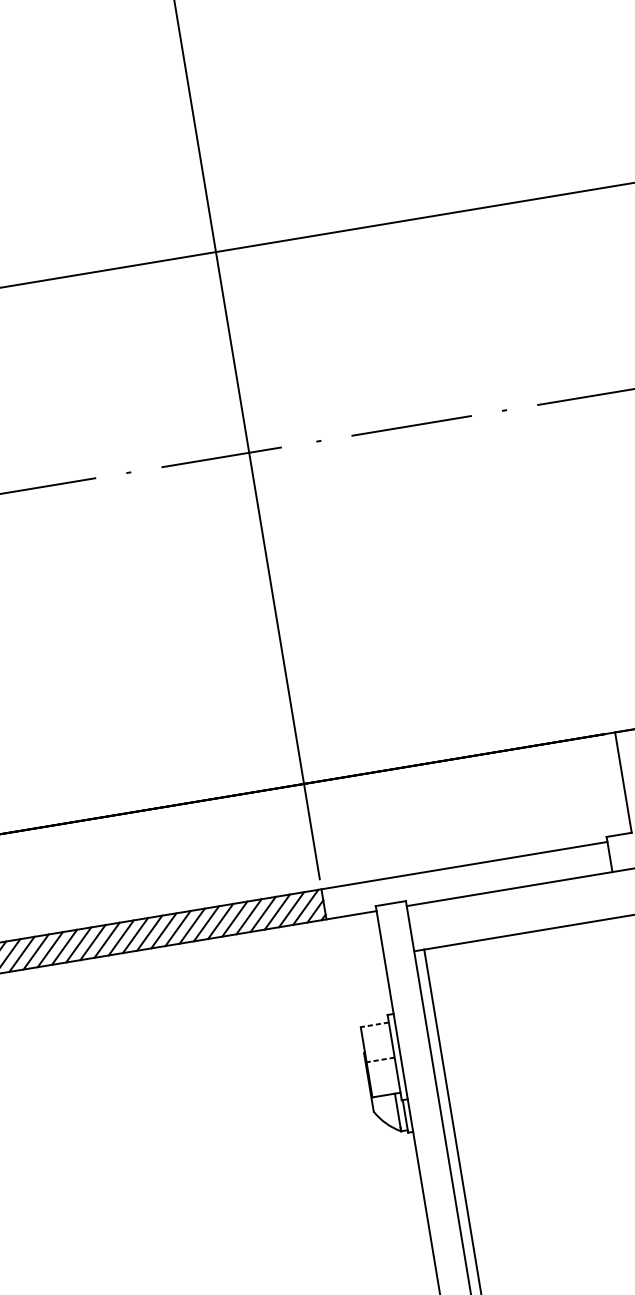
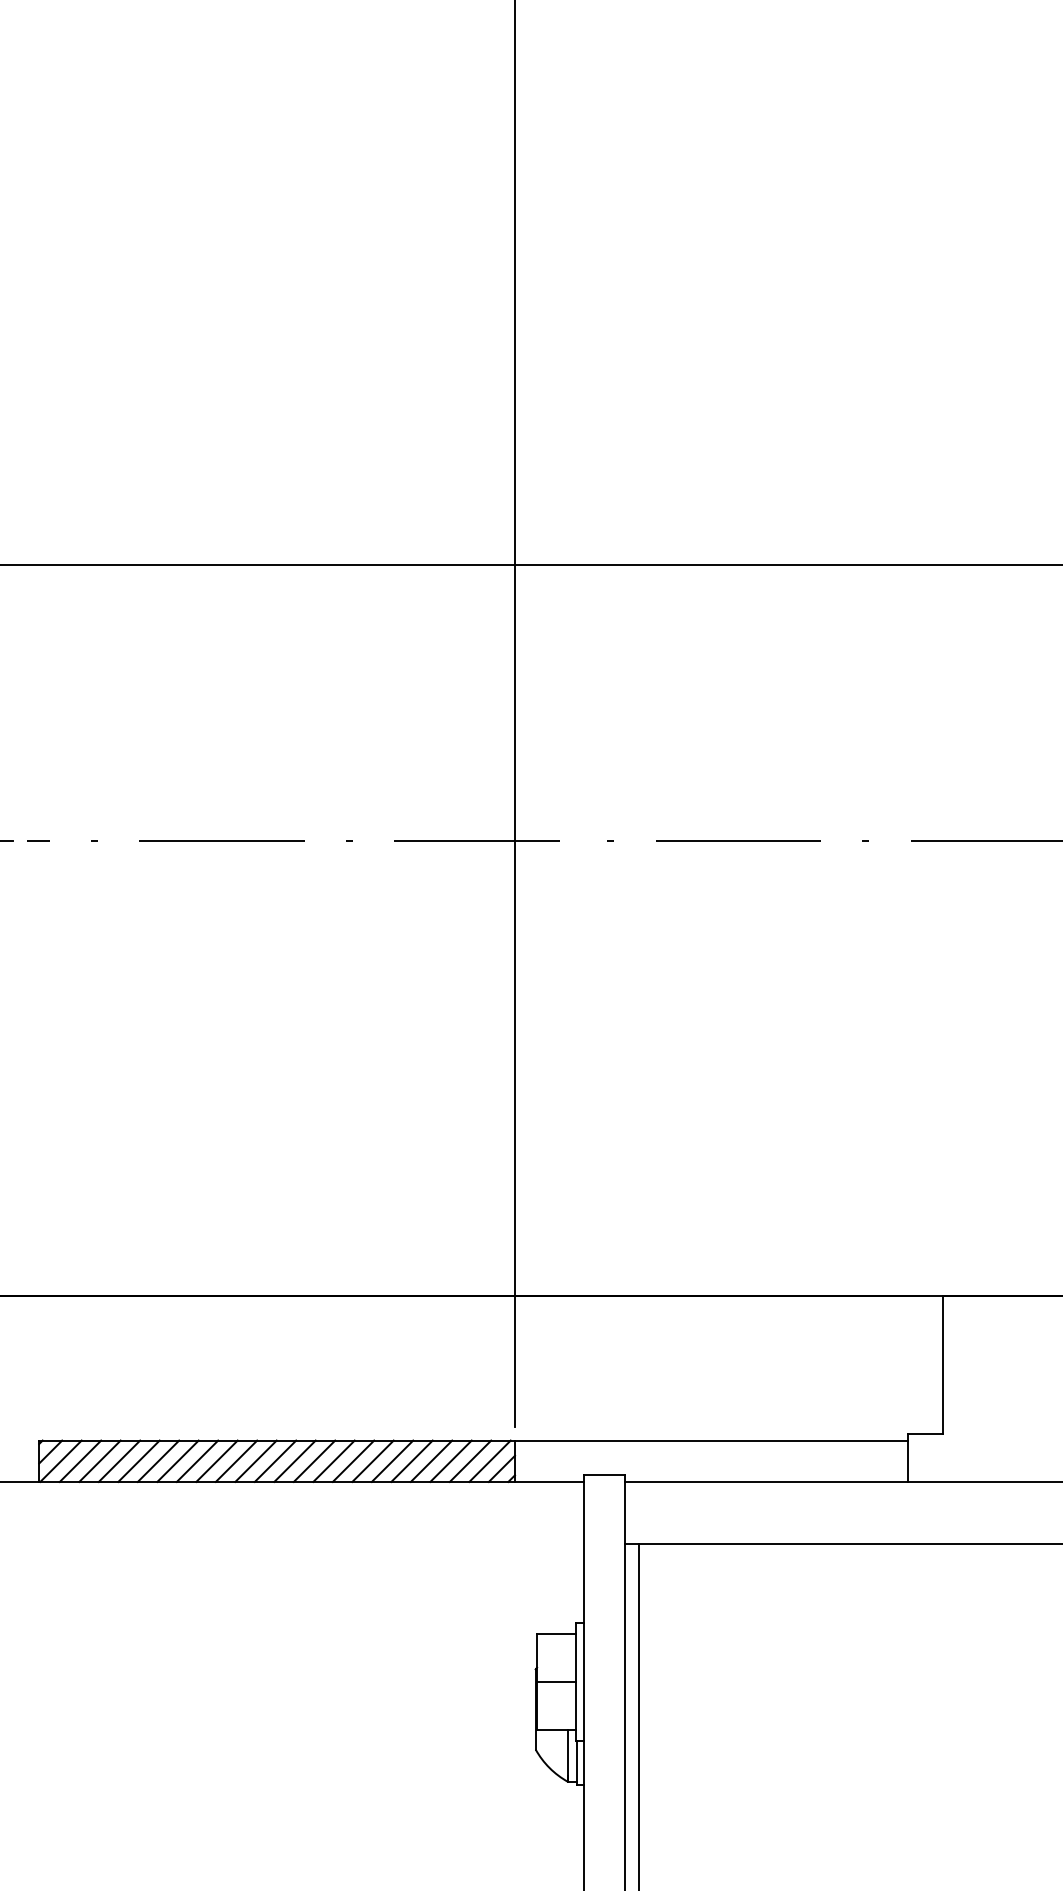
line: (374, 1024) -> (555, 1633), dashed -> solid
line: (379, 1059) -> (555, 1681), dashed -> solid

